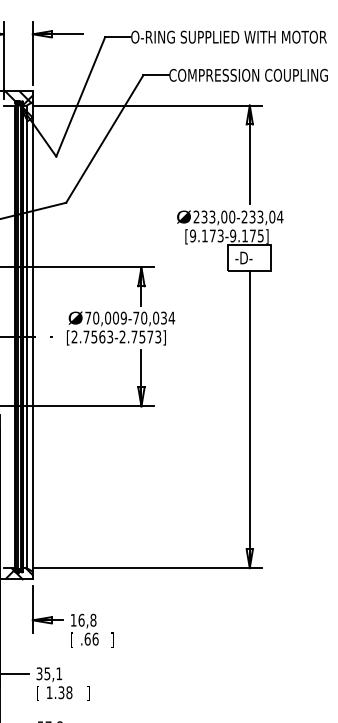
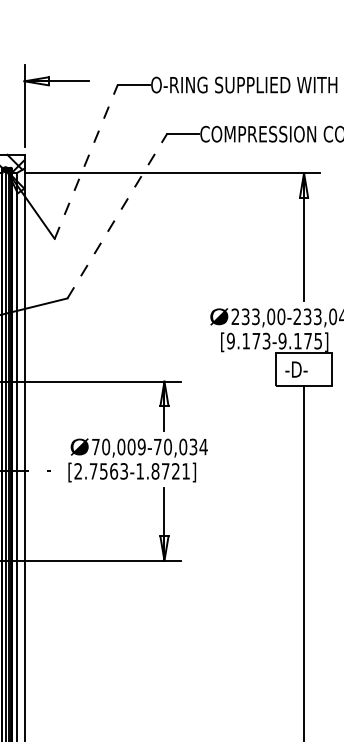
line: (80, 96) -> (85, 161), solid -> dashed
line: (105, 138) -> (118, 215), solid -> dashed
text: (140, 336) -> (163, 470), [2.7563-2.7573] -> [2.7563-1.8721]

